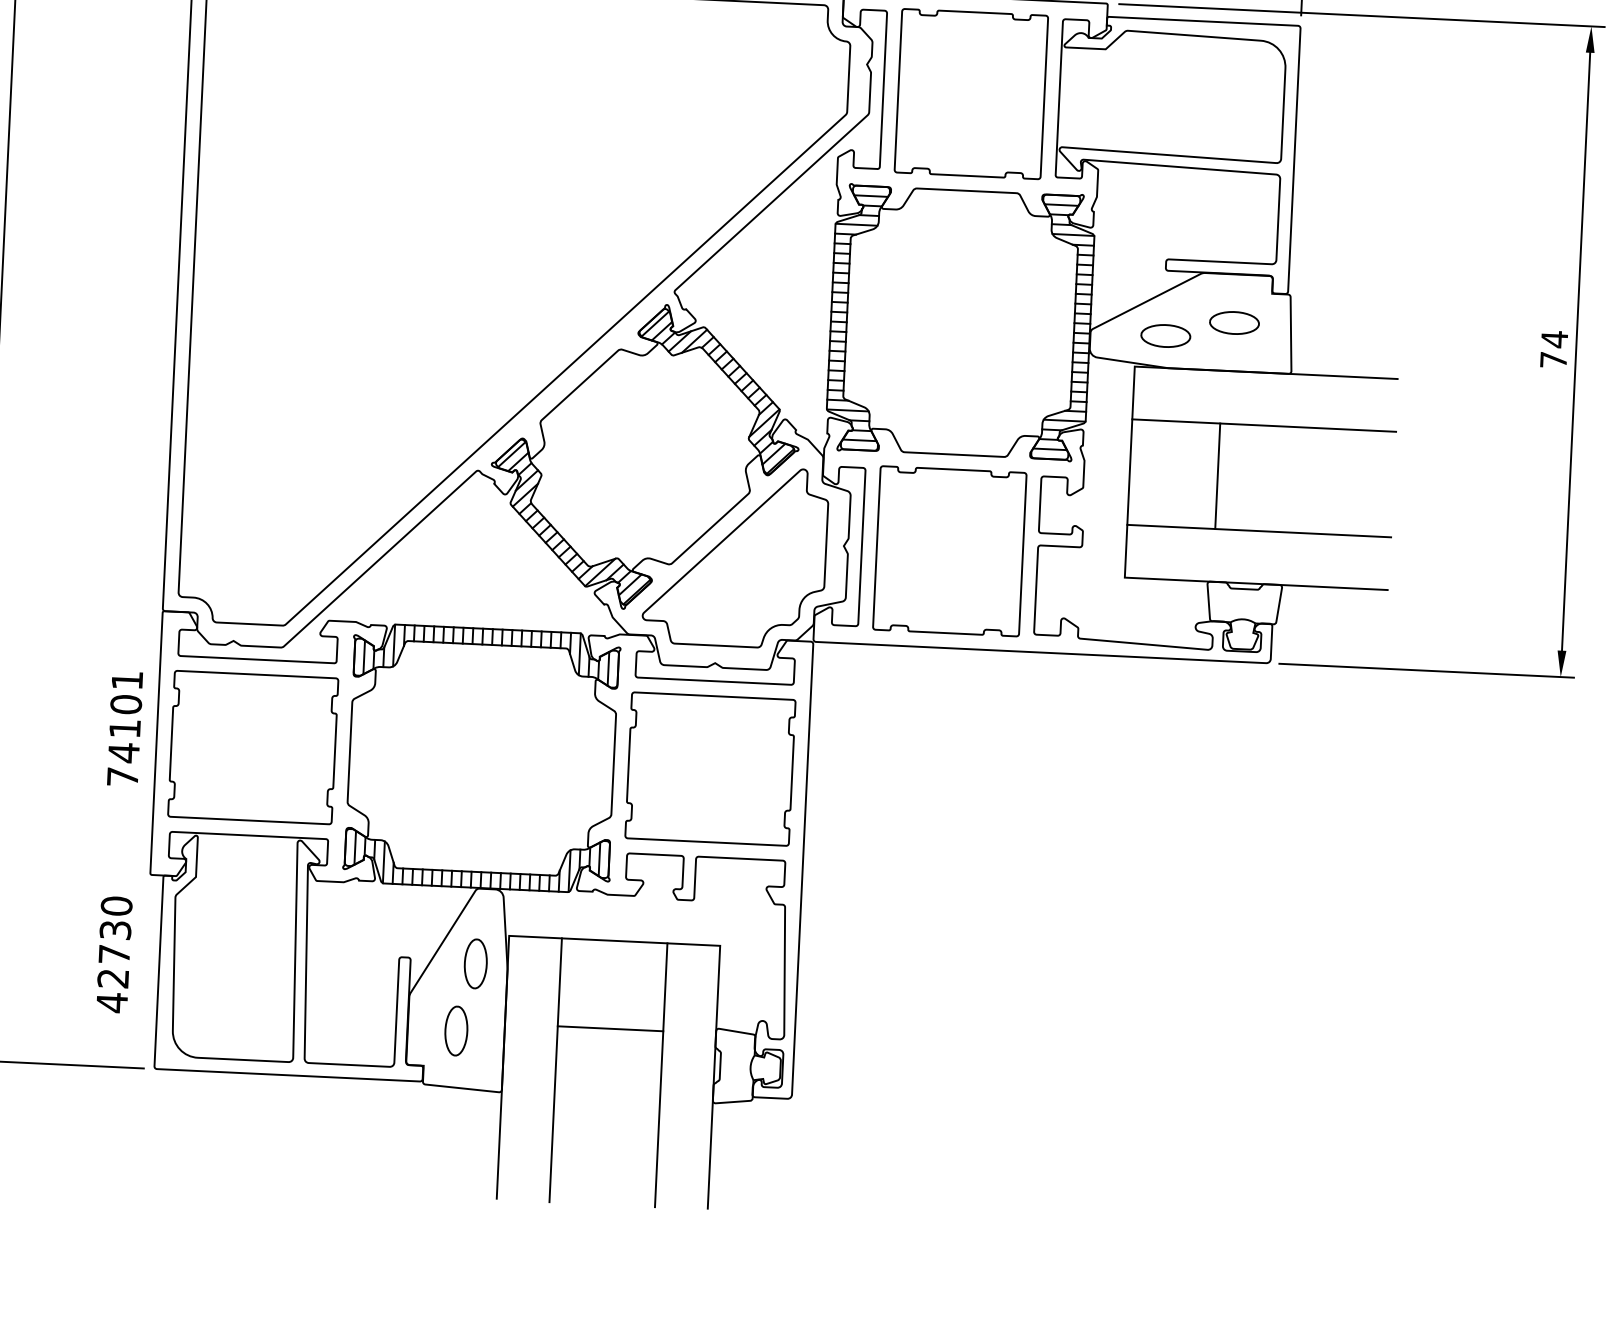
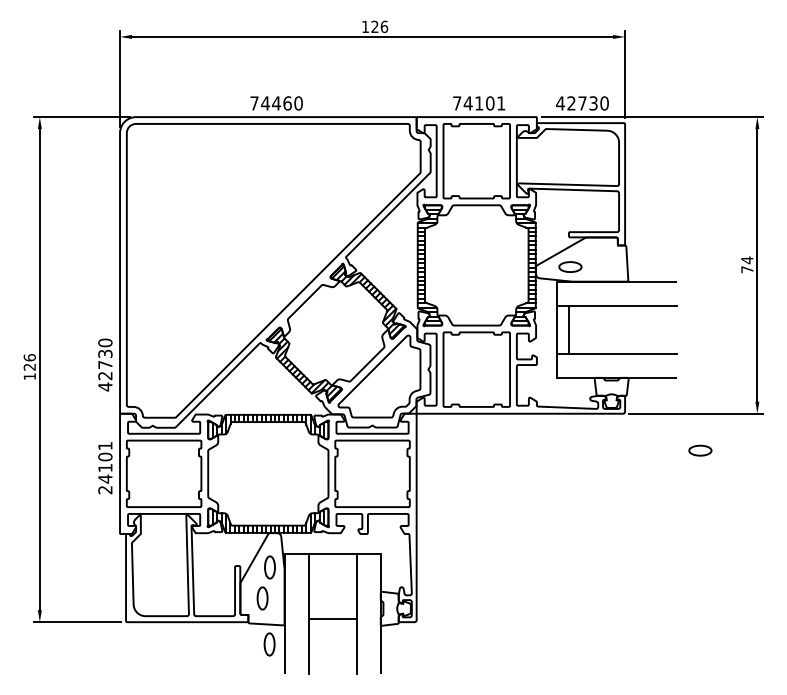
part: (1234, 322) -> (700, 450), moved
line: (1218, 475) -> (569, 329), moved
text: (122, 777) -> (105, 490), 74101 -> 24101
text: (114, 953) -> (105, 364), moved
line: (610, 1029) -> (332, 619), moved
part: (466, 1132) -> (269, 644), added

